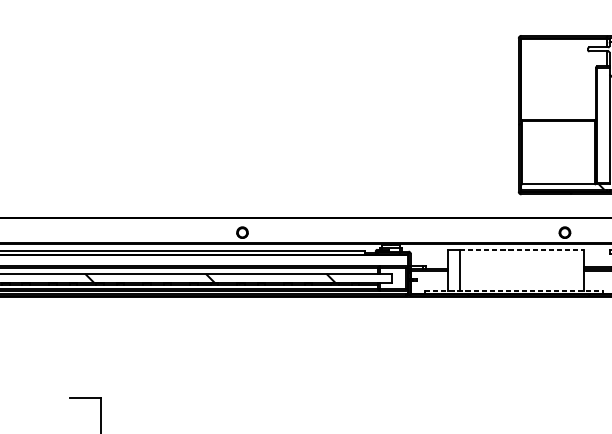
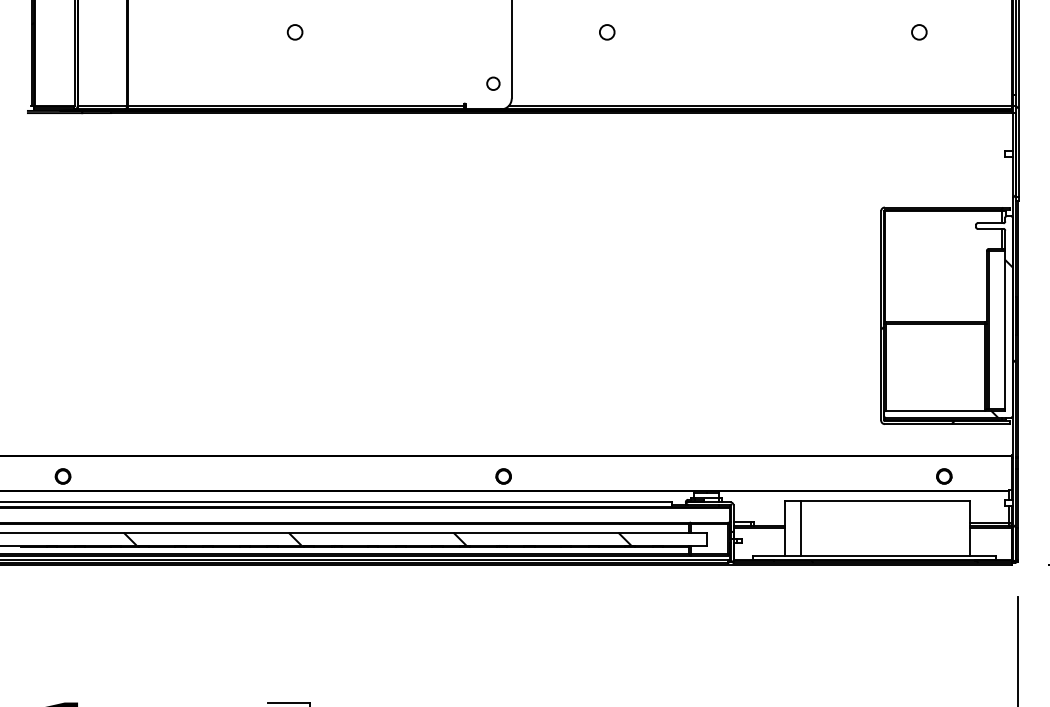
line: (522, 250) -> (886, 500), dashed -> solid
line: (514, 290) -> (875, 555), dashed -> solid

